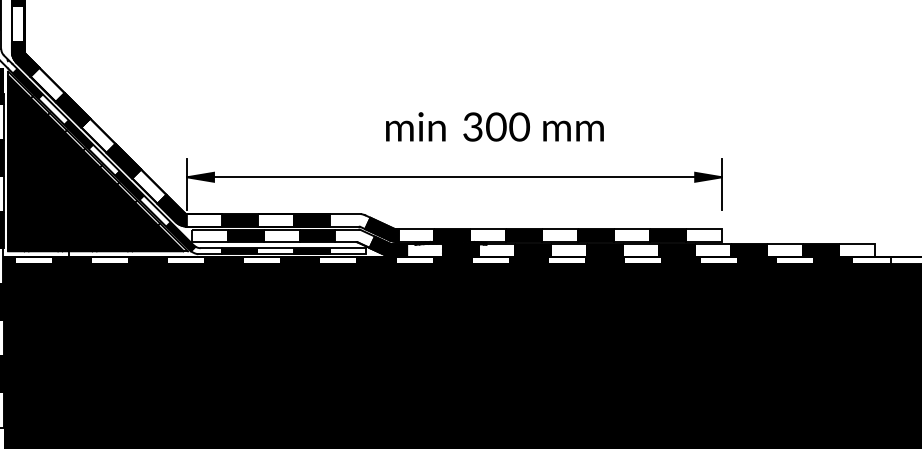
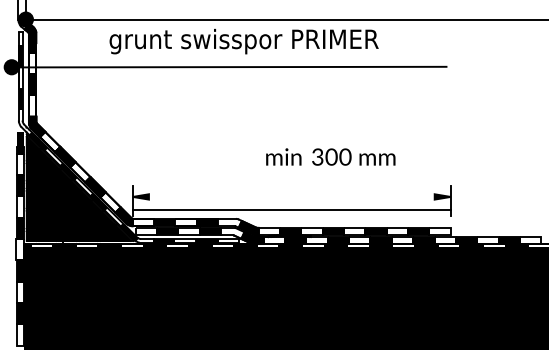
text: (494, 126) -> (330, 156), moved
line: (454, 176) -> (291, 209), moved

